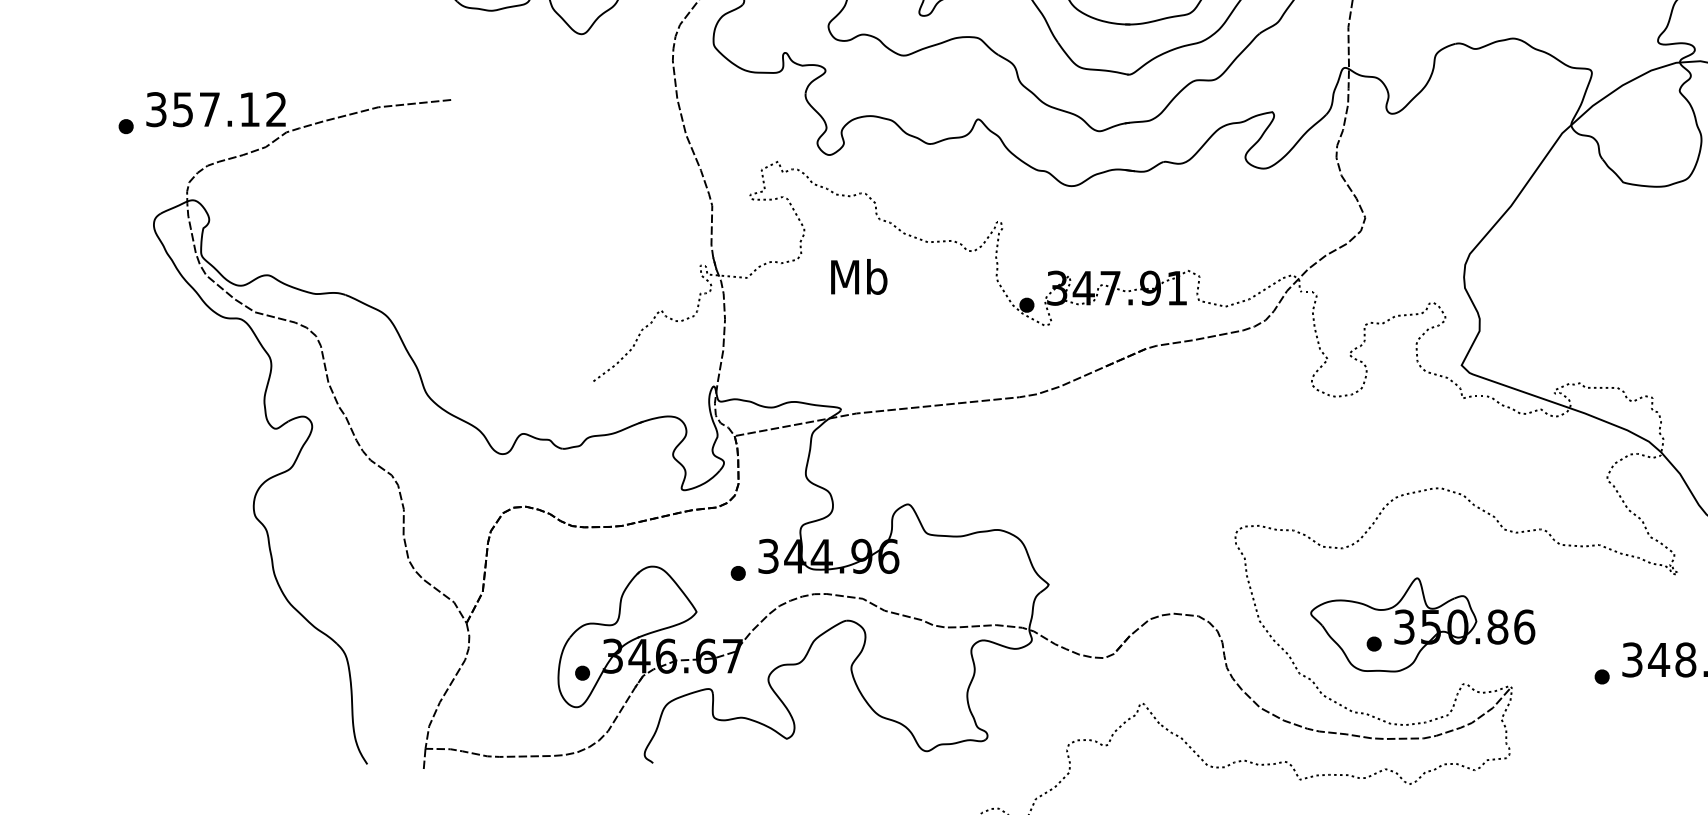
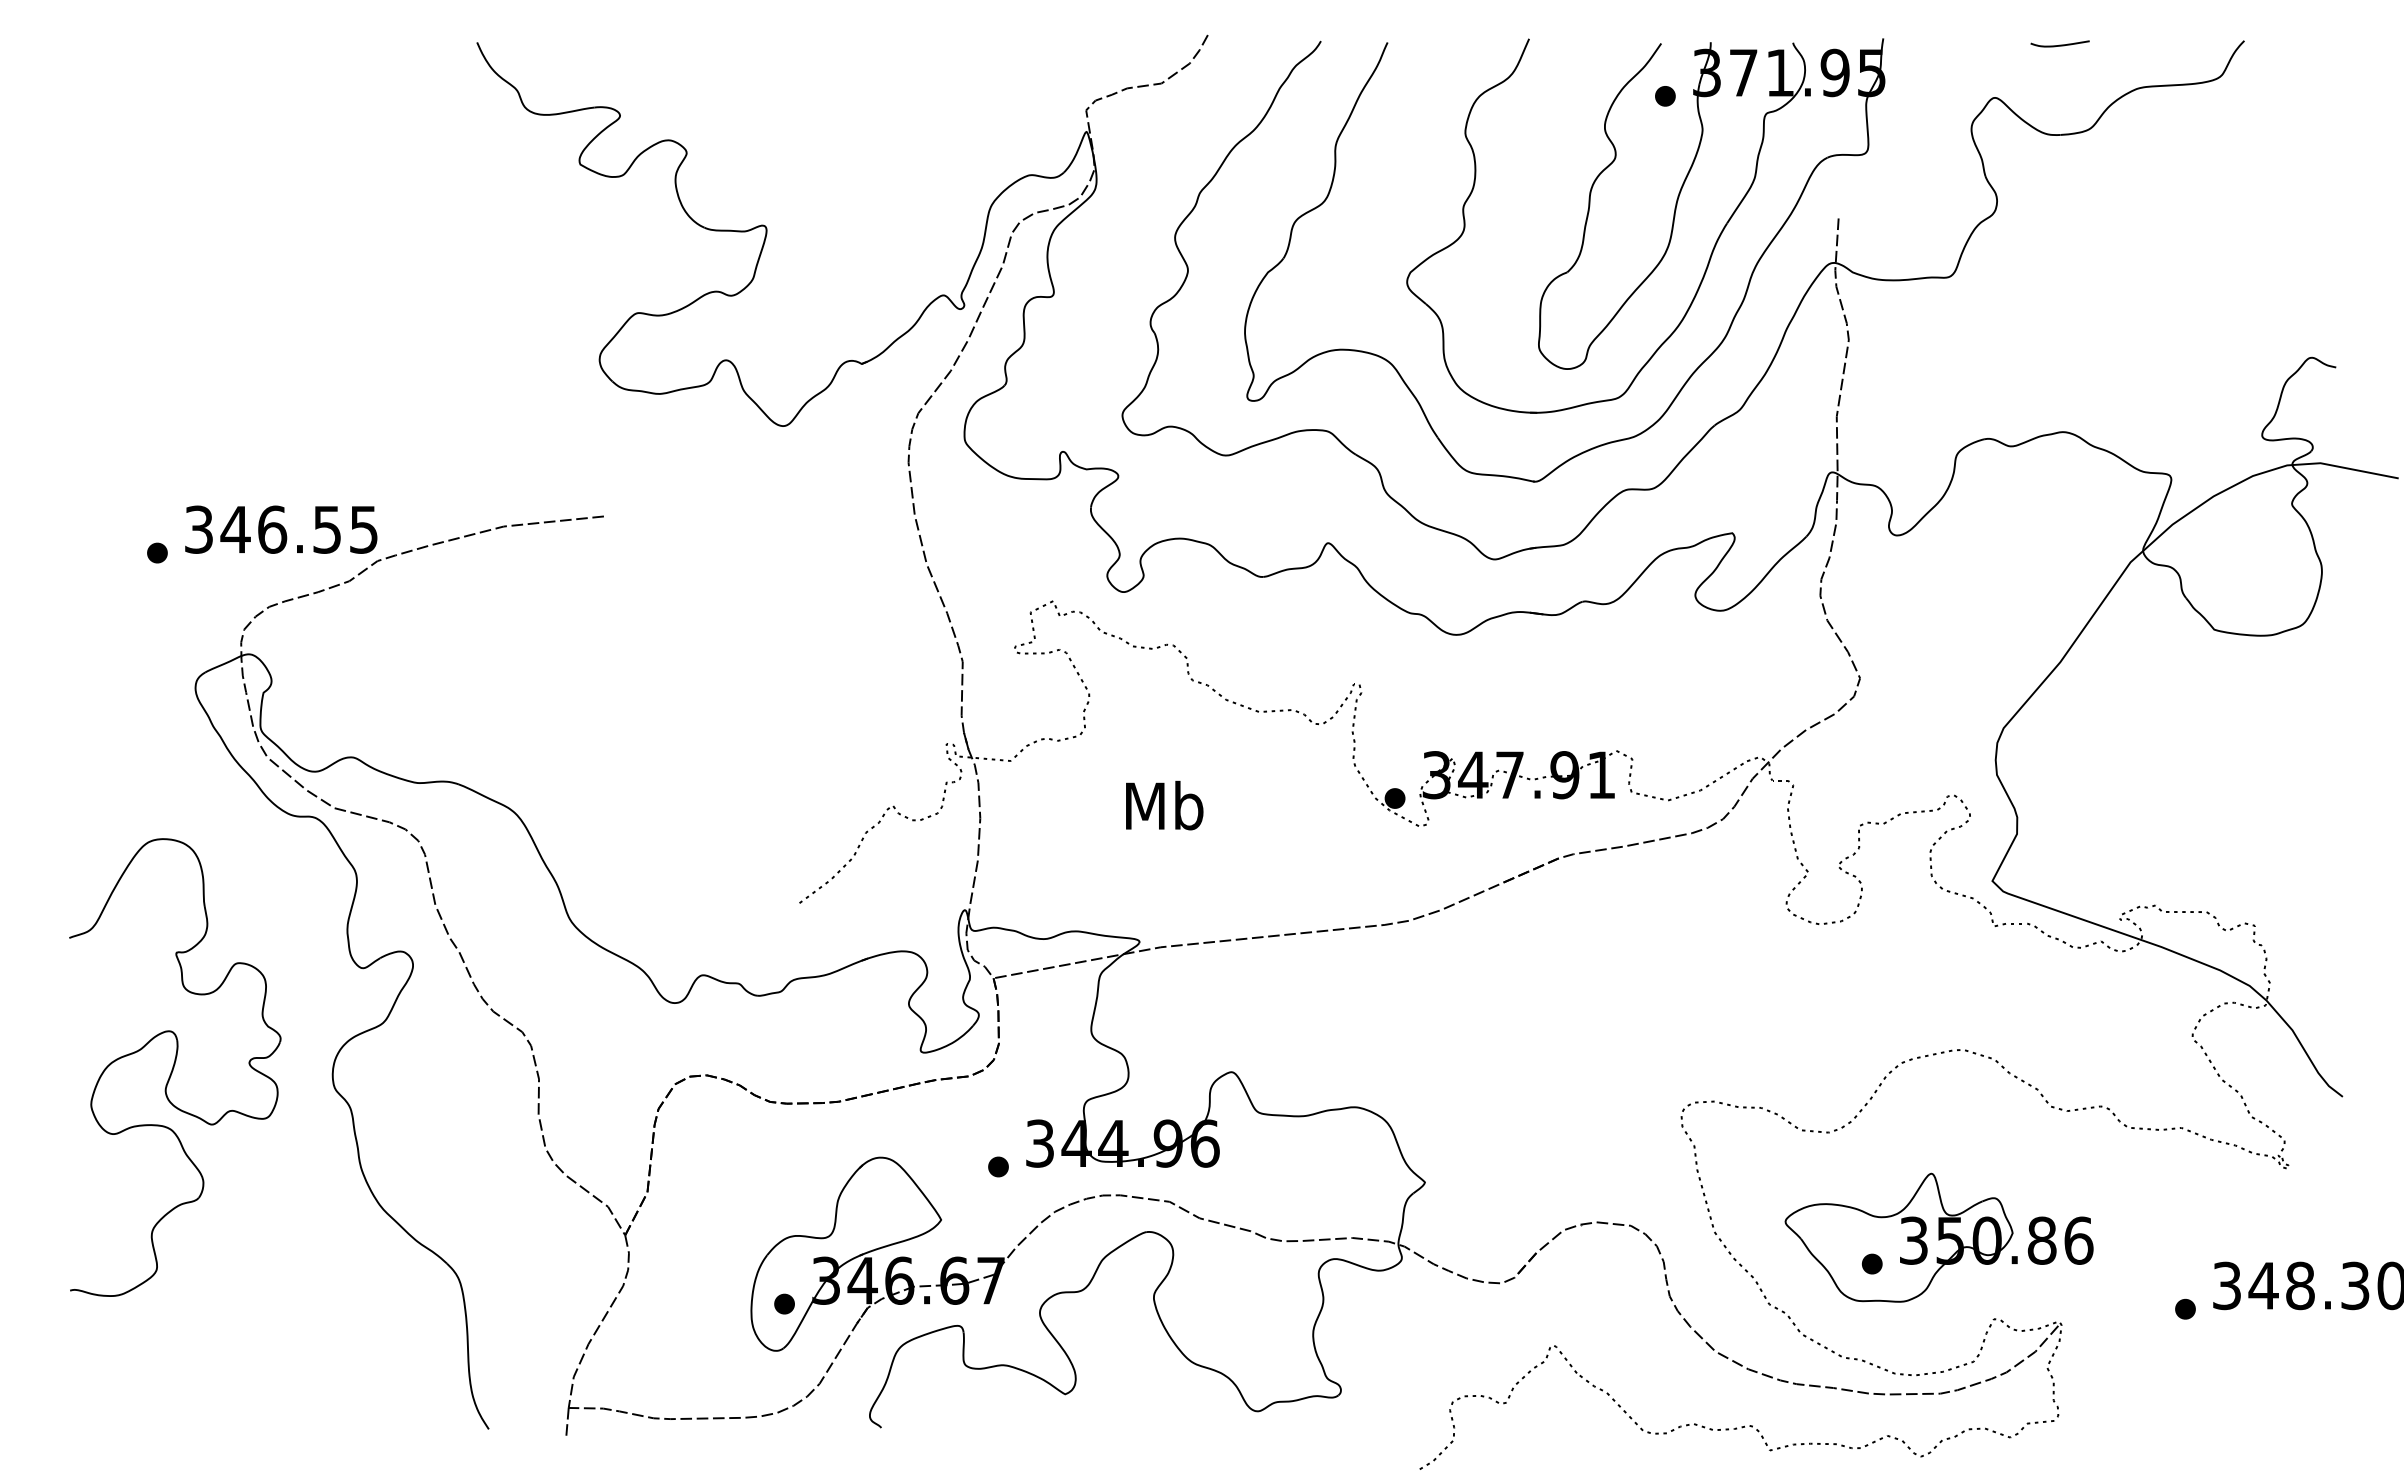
text: (228, 109) -> (298, 529), 357.12 -> 346.55
text: (859, 276) -> (1164, 805), moved
part: (139, 501) -> (175, 1067), added

